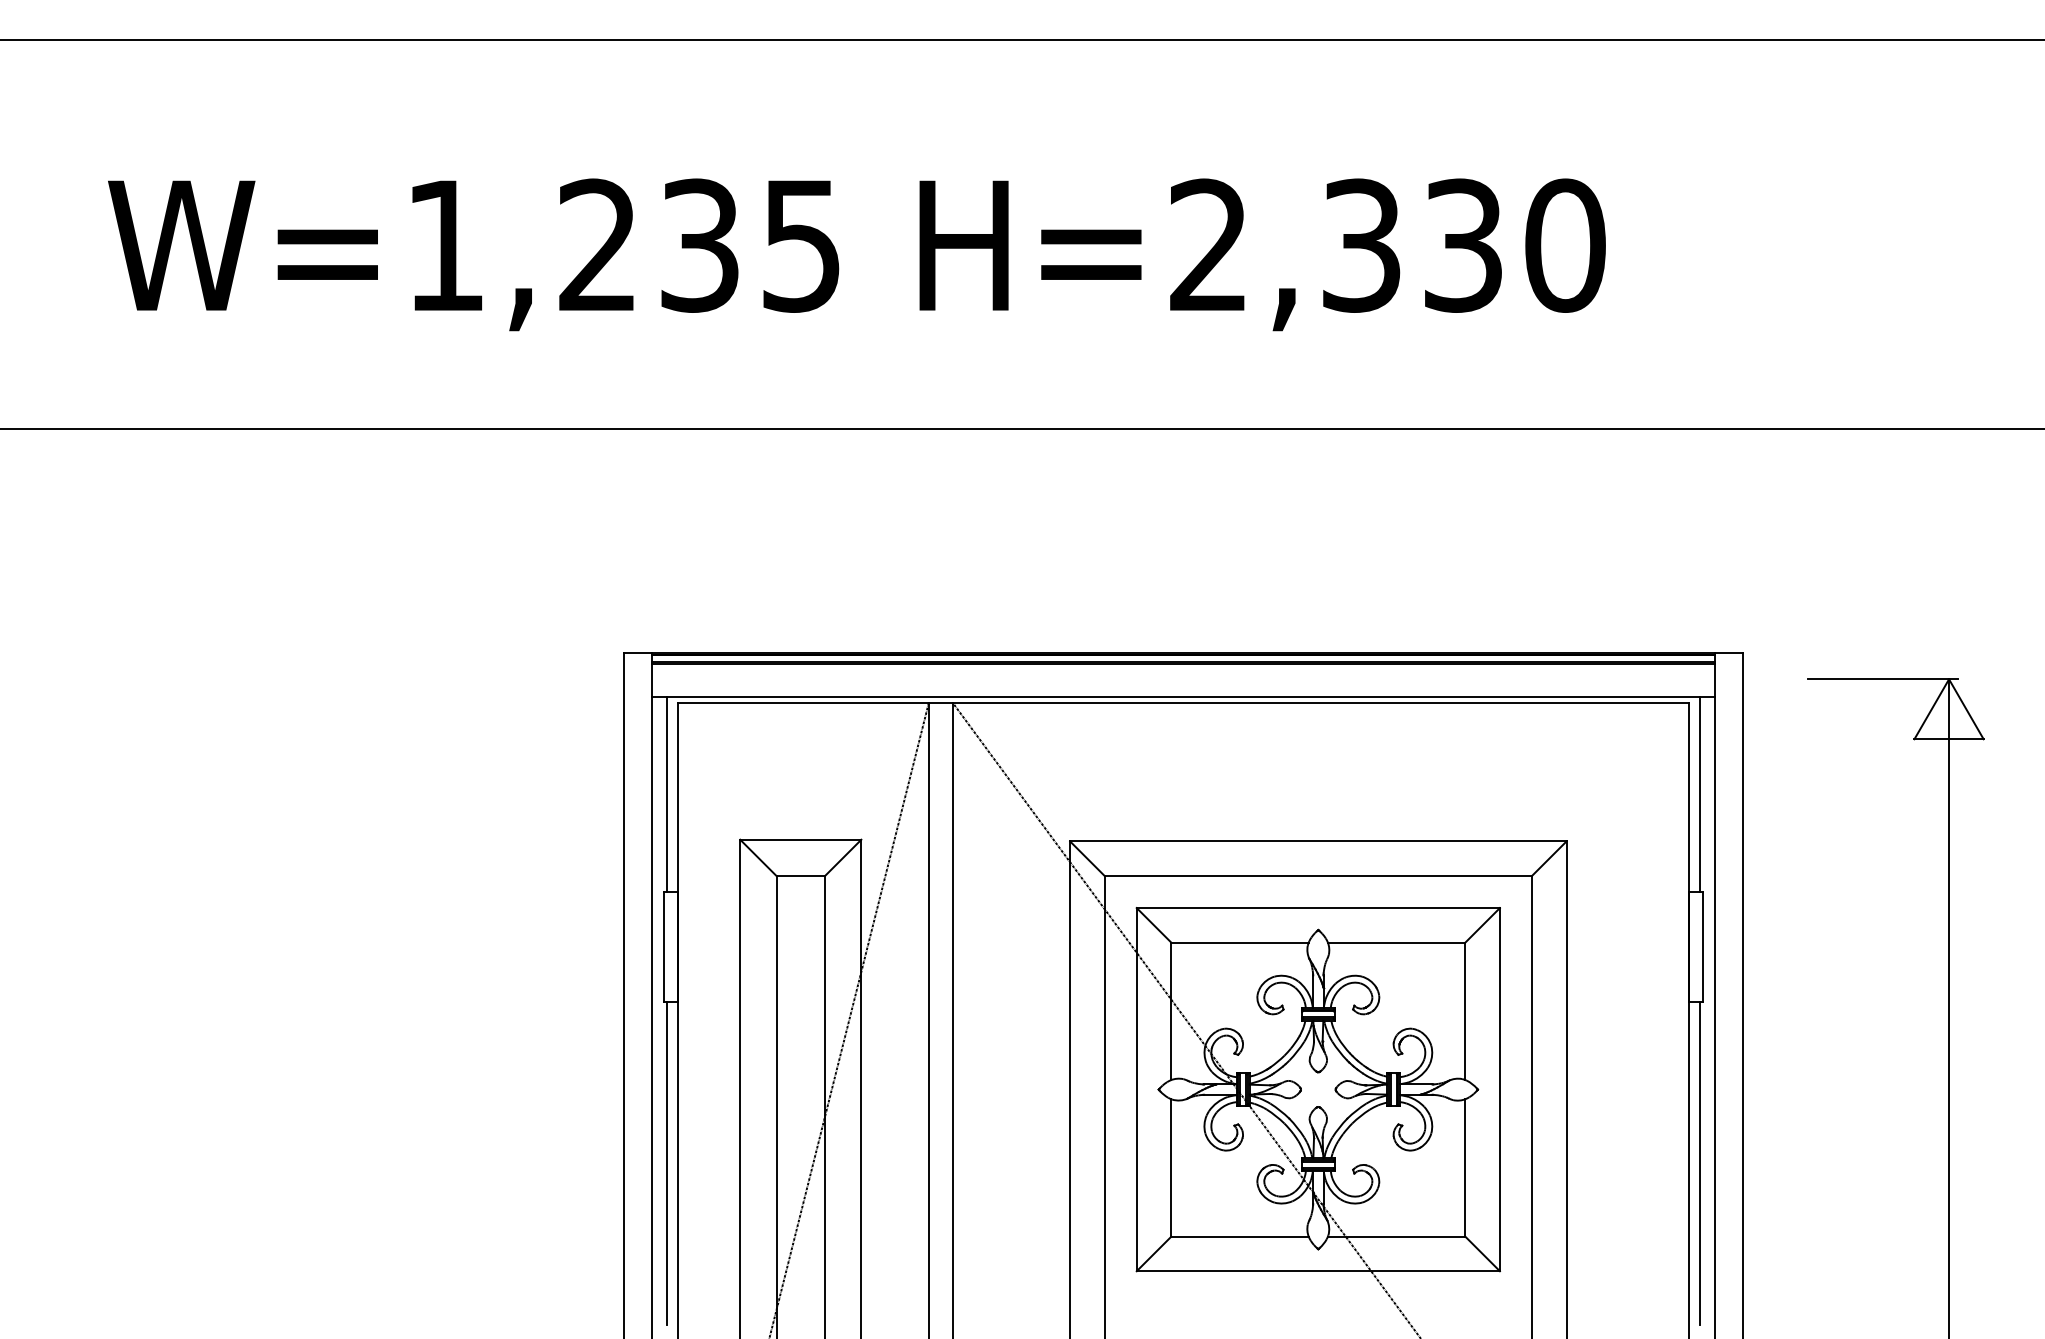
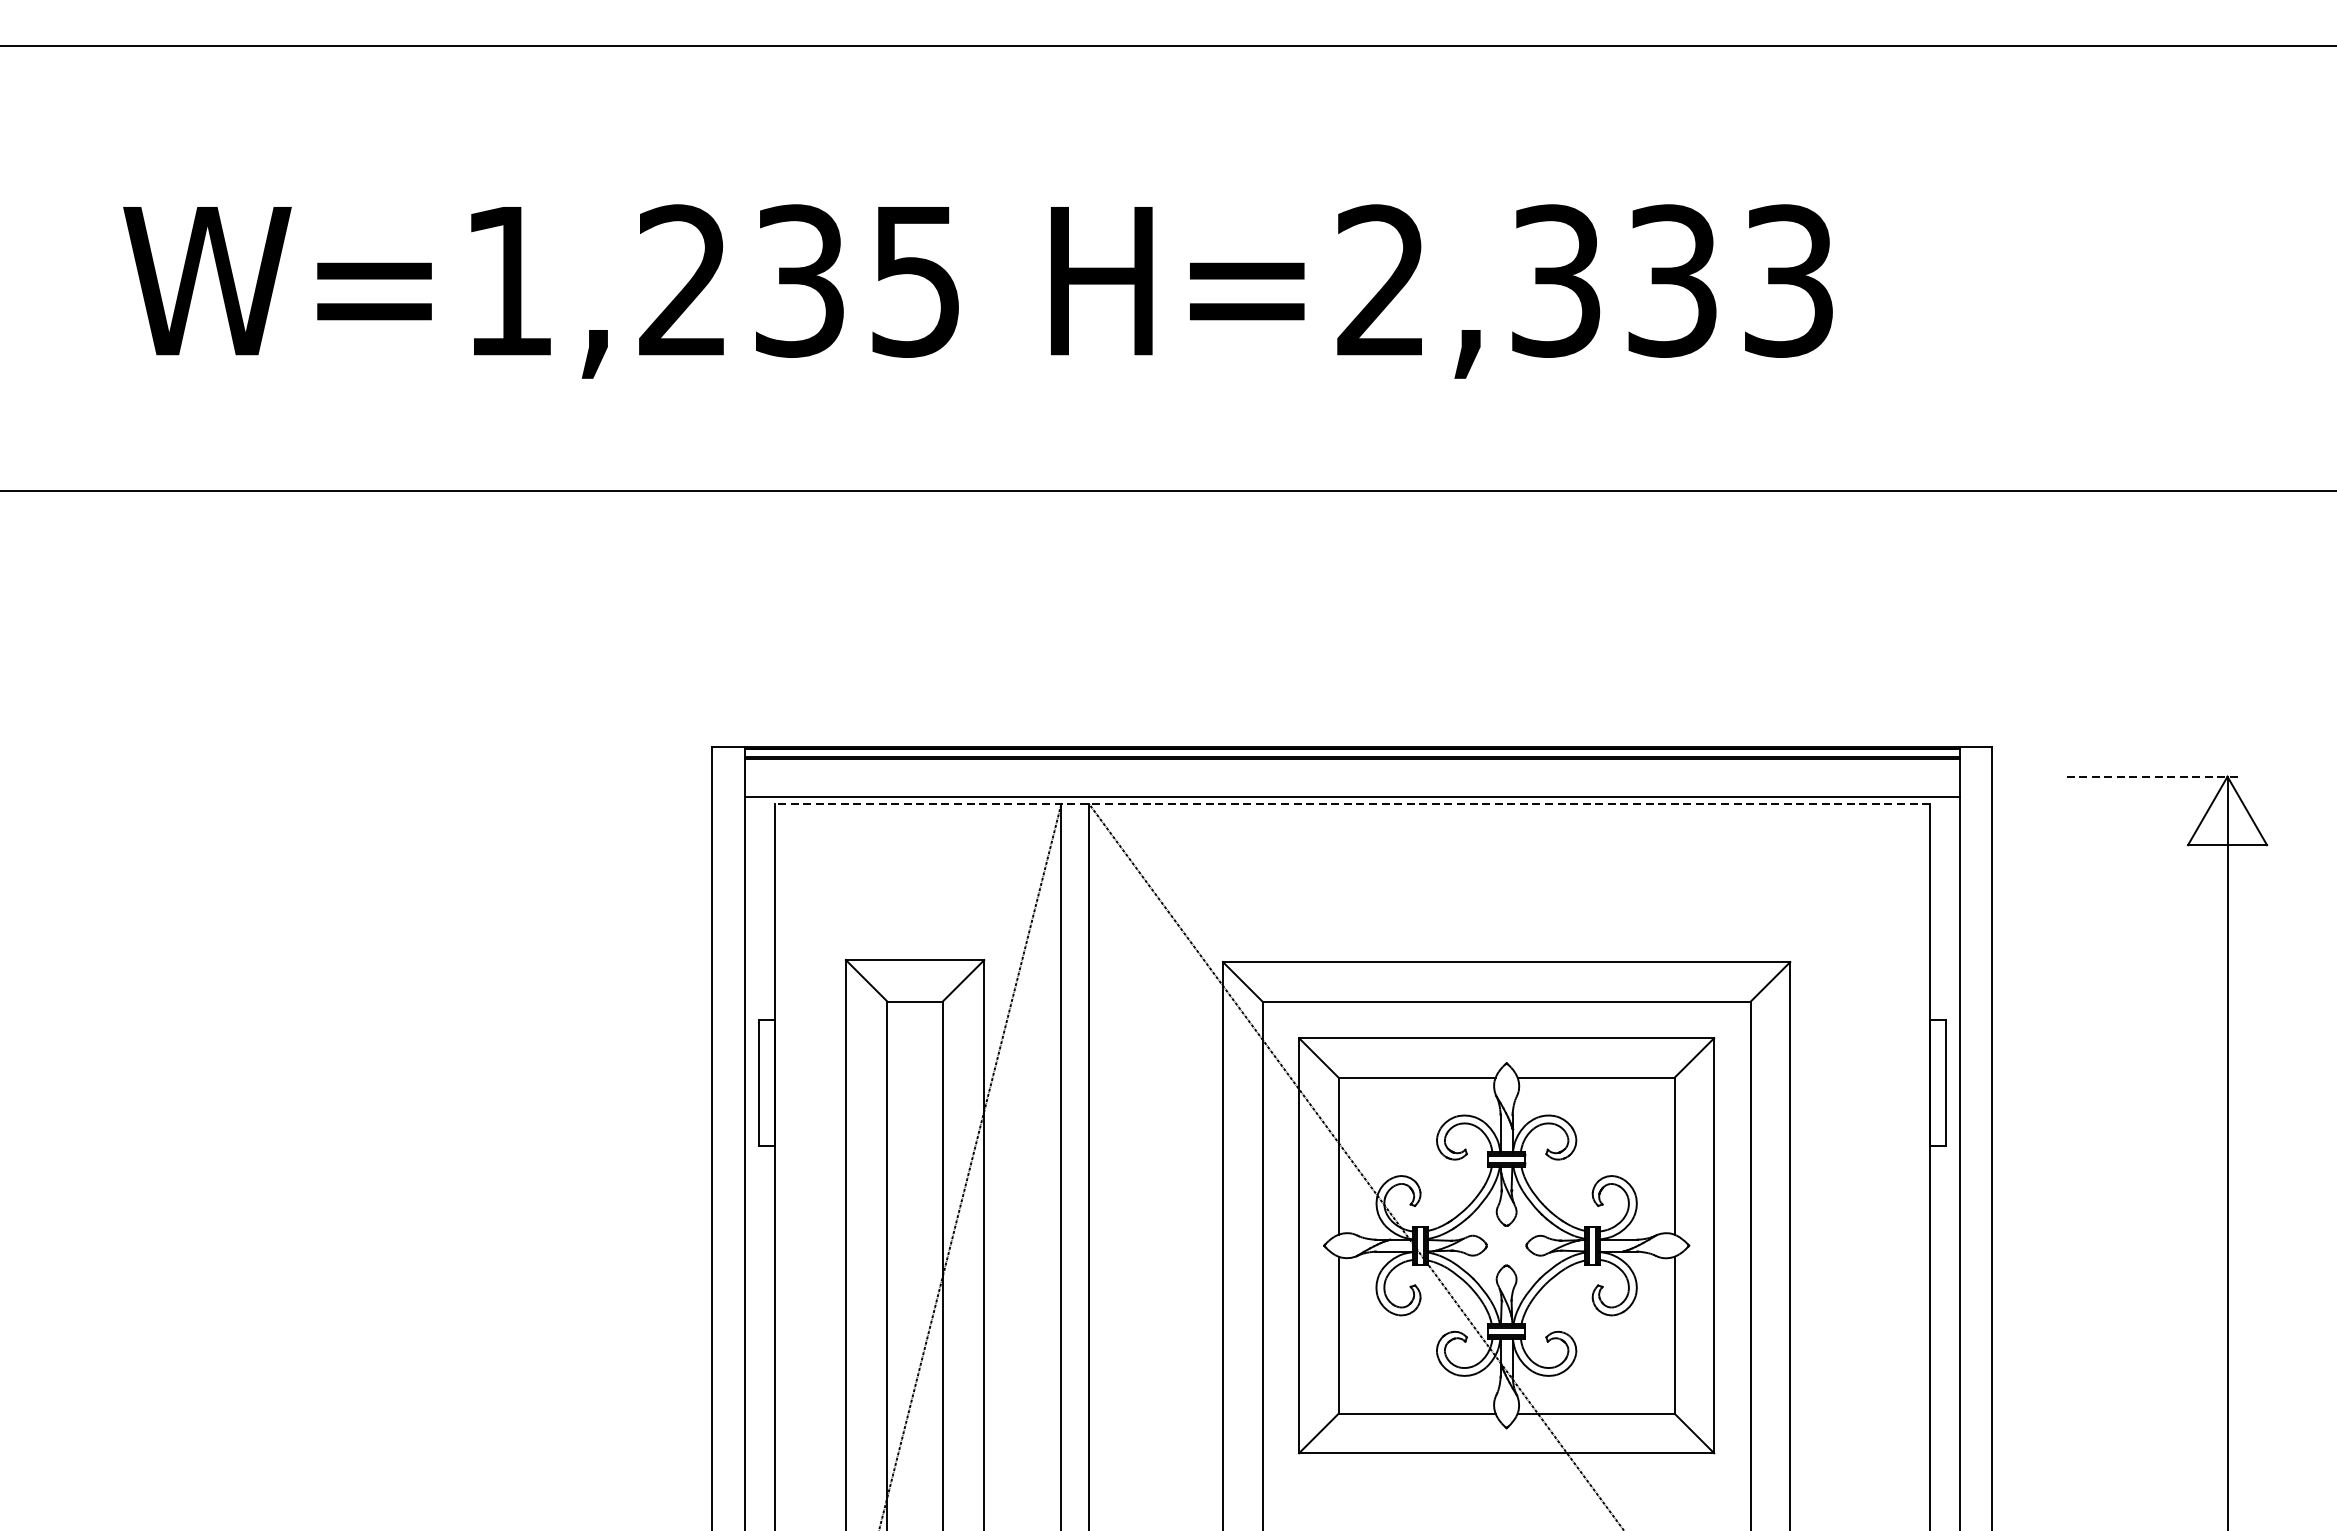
text: (1565, 245) -> (1789, 280), H=2,330 -> H=2,333
line: (1883, 679) -> (2152, 776), solid -> dashed
line: (1182, 703) -> (1351, 804), solid -> dashed
line: (666, 794) -> (761, 908), removed
line: (1700, 794) -> (1943, 908), removed
line: (666, 1163) -> (761, 1330), removed
line: (1700, 1163) -> (1943, 1330), removed

